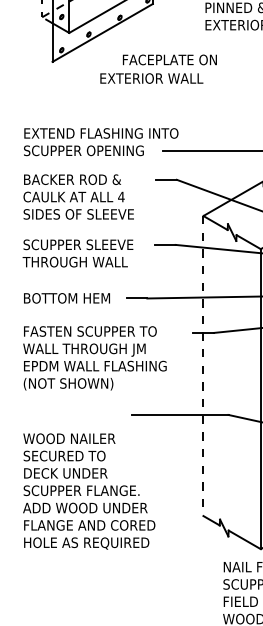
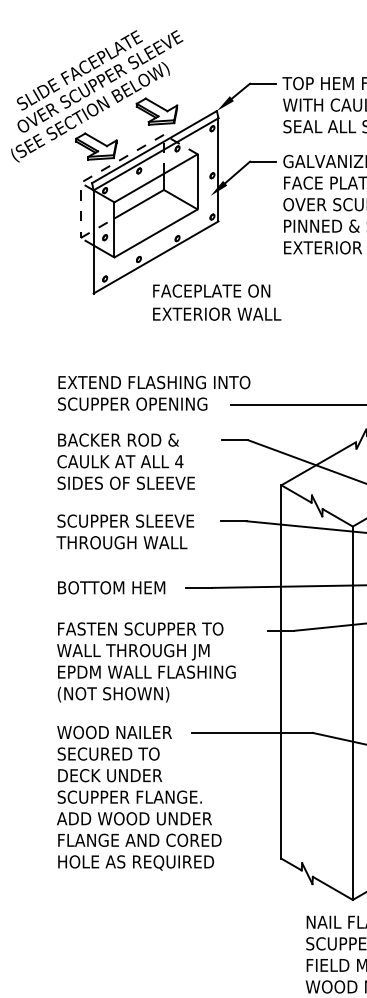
text: (169, 59) -> (211, 290), moved
line: (203, 366) -> (281, 672), dashed -> solid
text: (89, 490) -> (139, 797), moved

